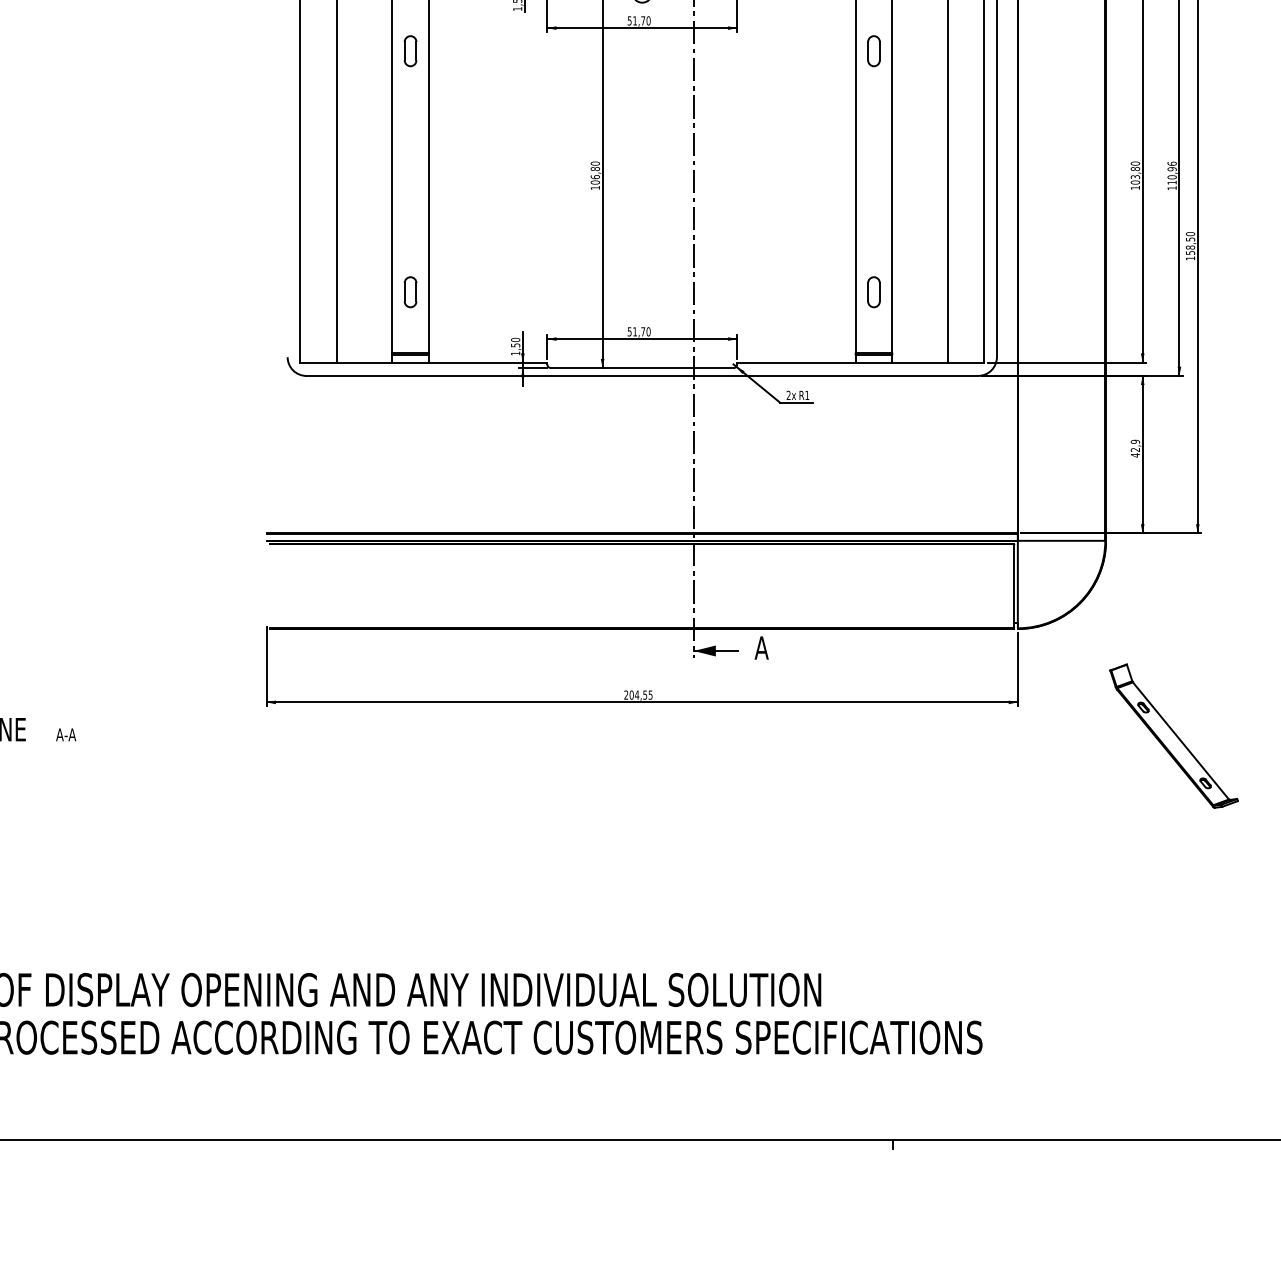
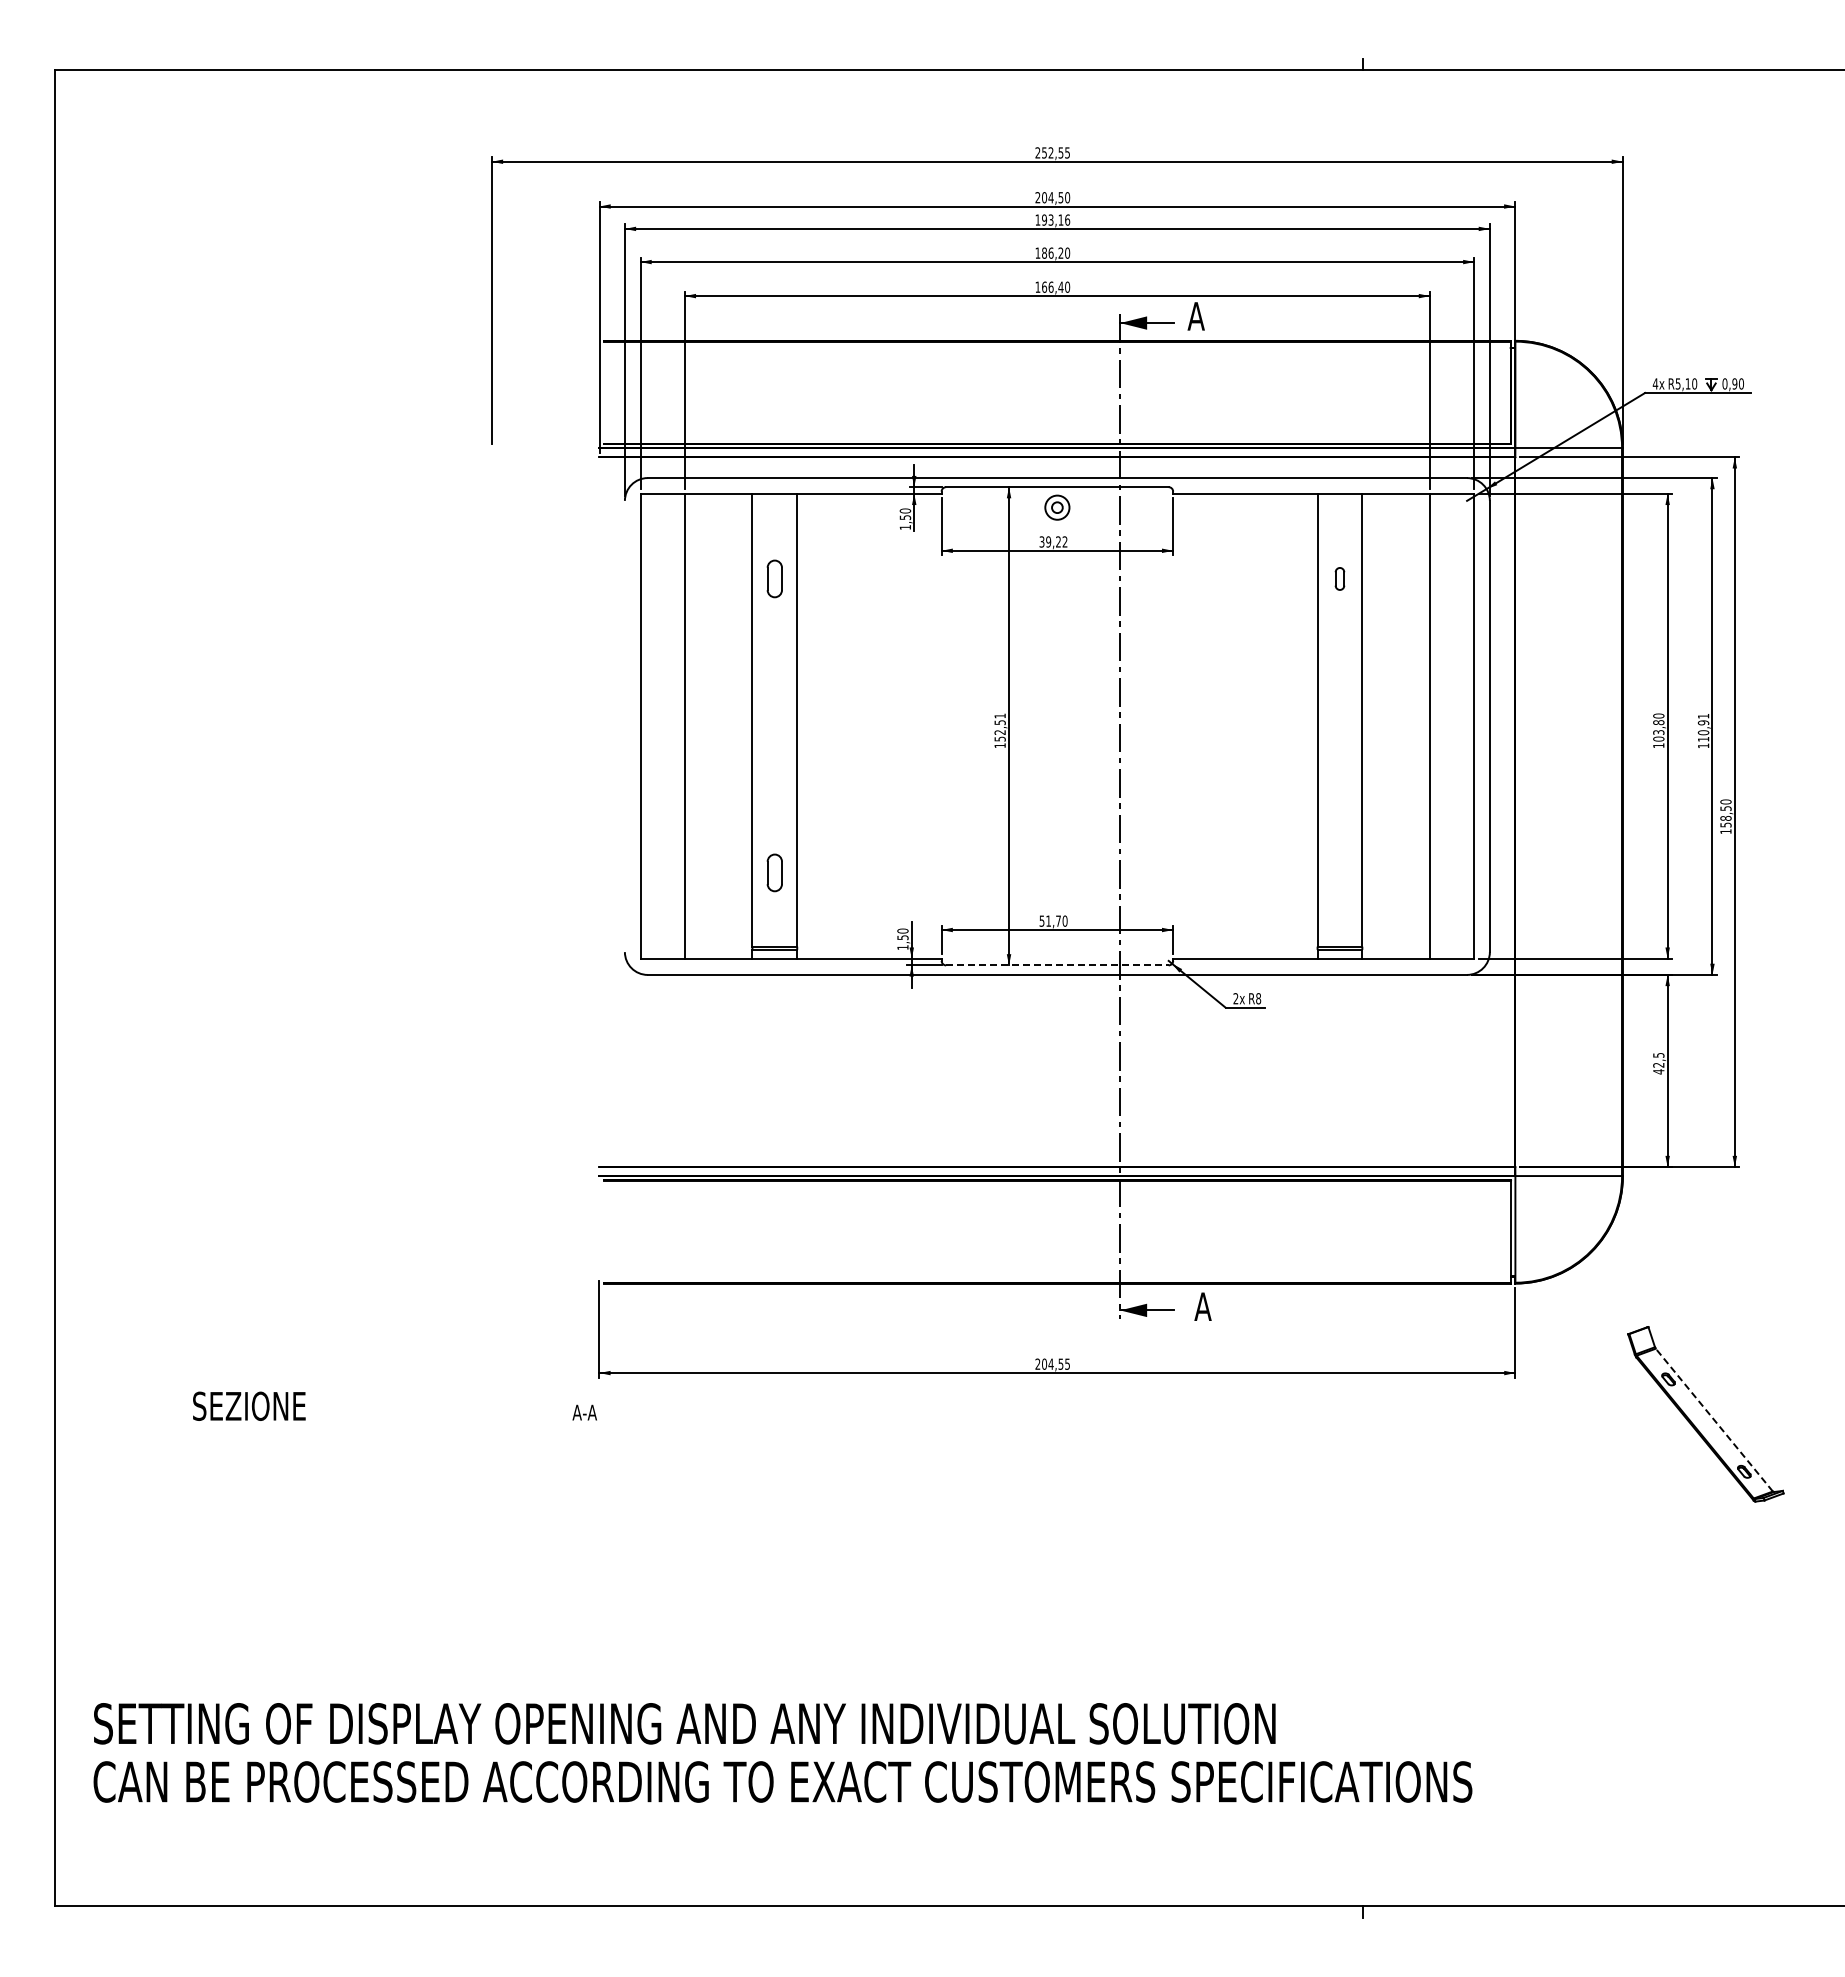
text: (639, 20) -> (1053, 541), 51,70 -> 39,22
part: (873, 50) -> (1339, 578), size x0.6
text: (1172, 163) -> (1703, 715), 110,96 -> 110,91
text: (594, 173) -> (999, 727), 106,80 -> 152,51
part: (873, 291) -> (1339, 872), removed
line: (642, 368) -> (1057, 965), solid -> dashed
text: (807, 395) -> (1258, 998), R1 -> R8
text: (1135, 441) -> (1658, 1054), 42,9 -> 42,5
text: (65, 734) -> (584, 1412), moved
line: (1181, 740) -> (1714, 1419), solid -> dashed

